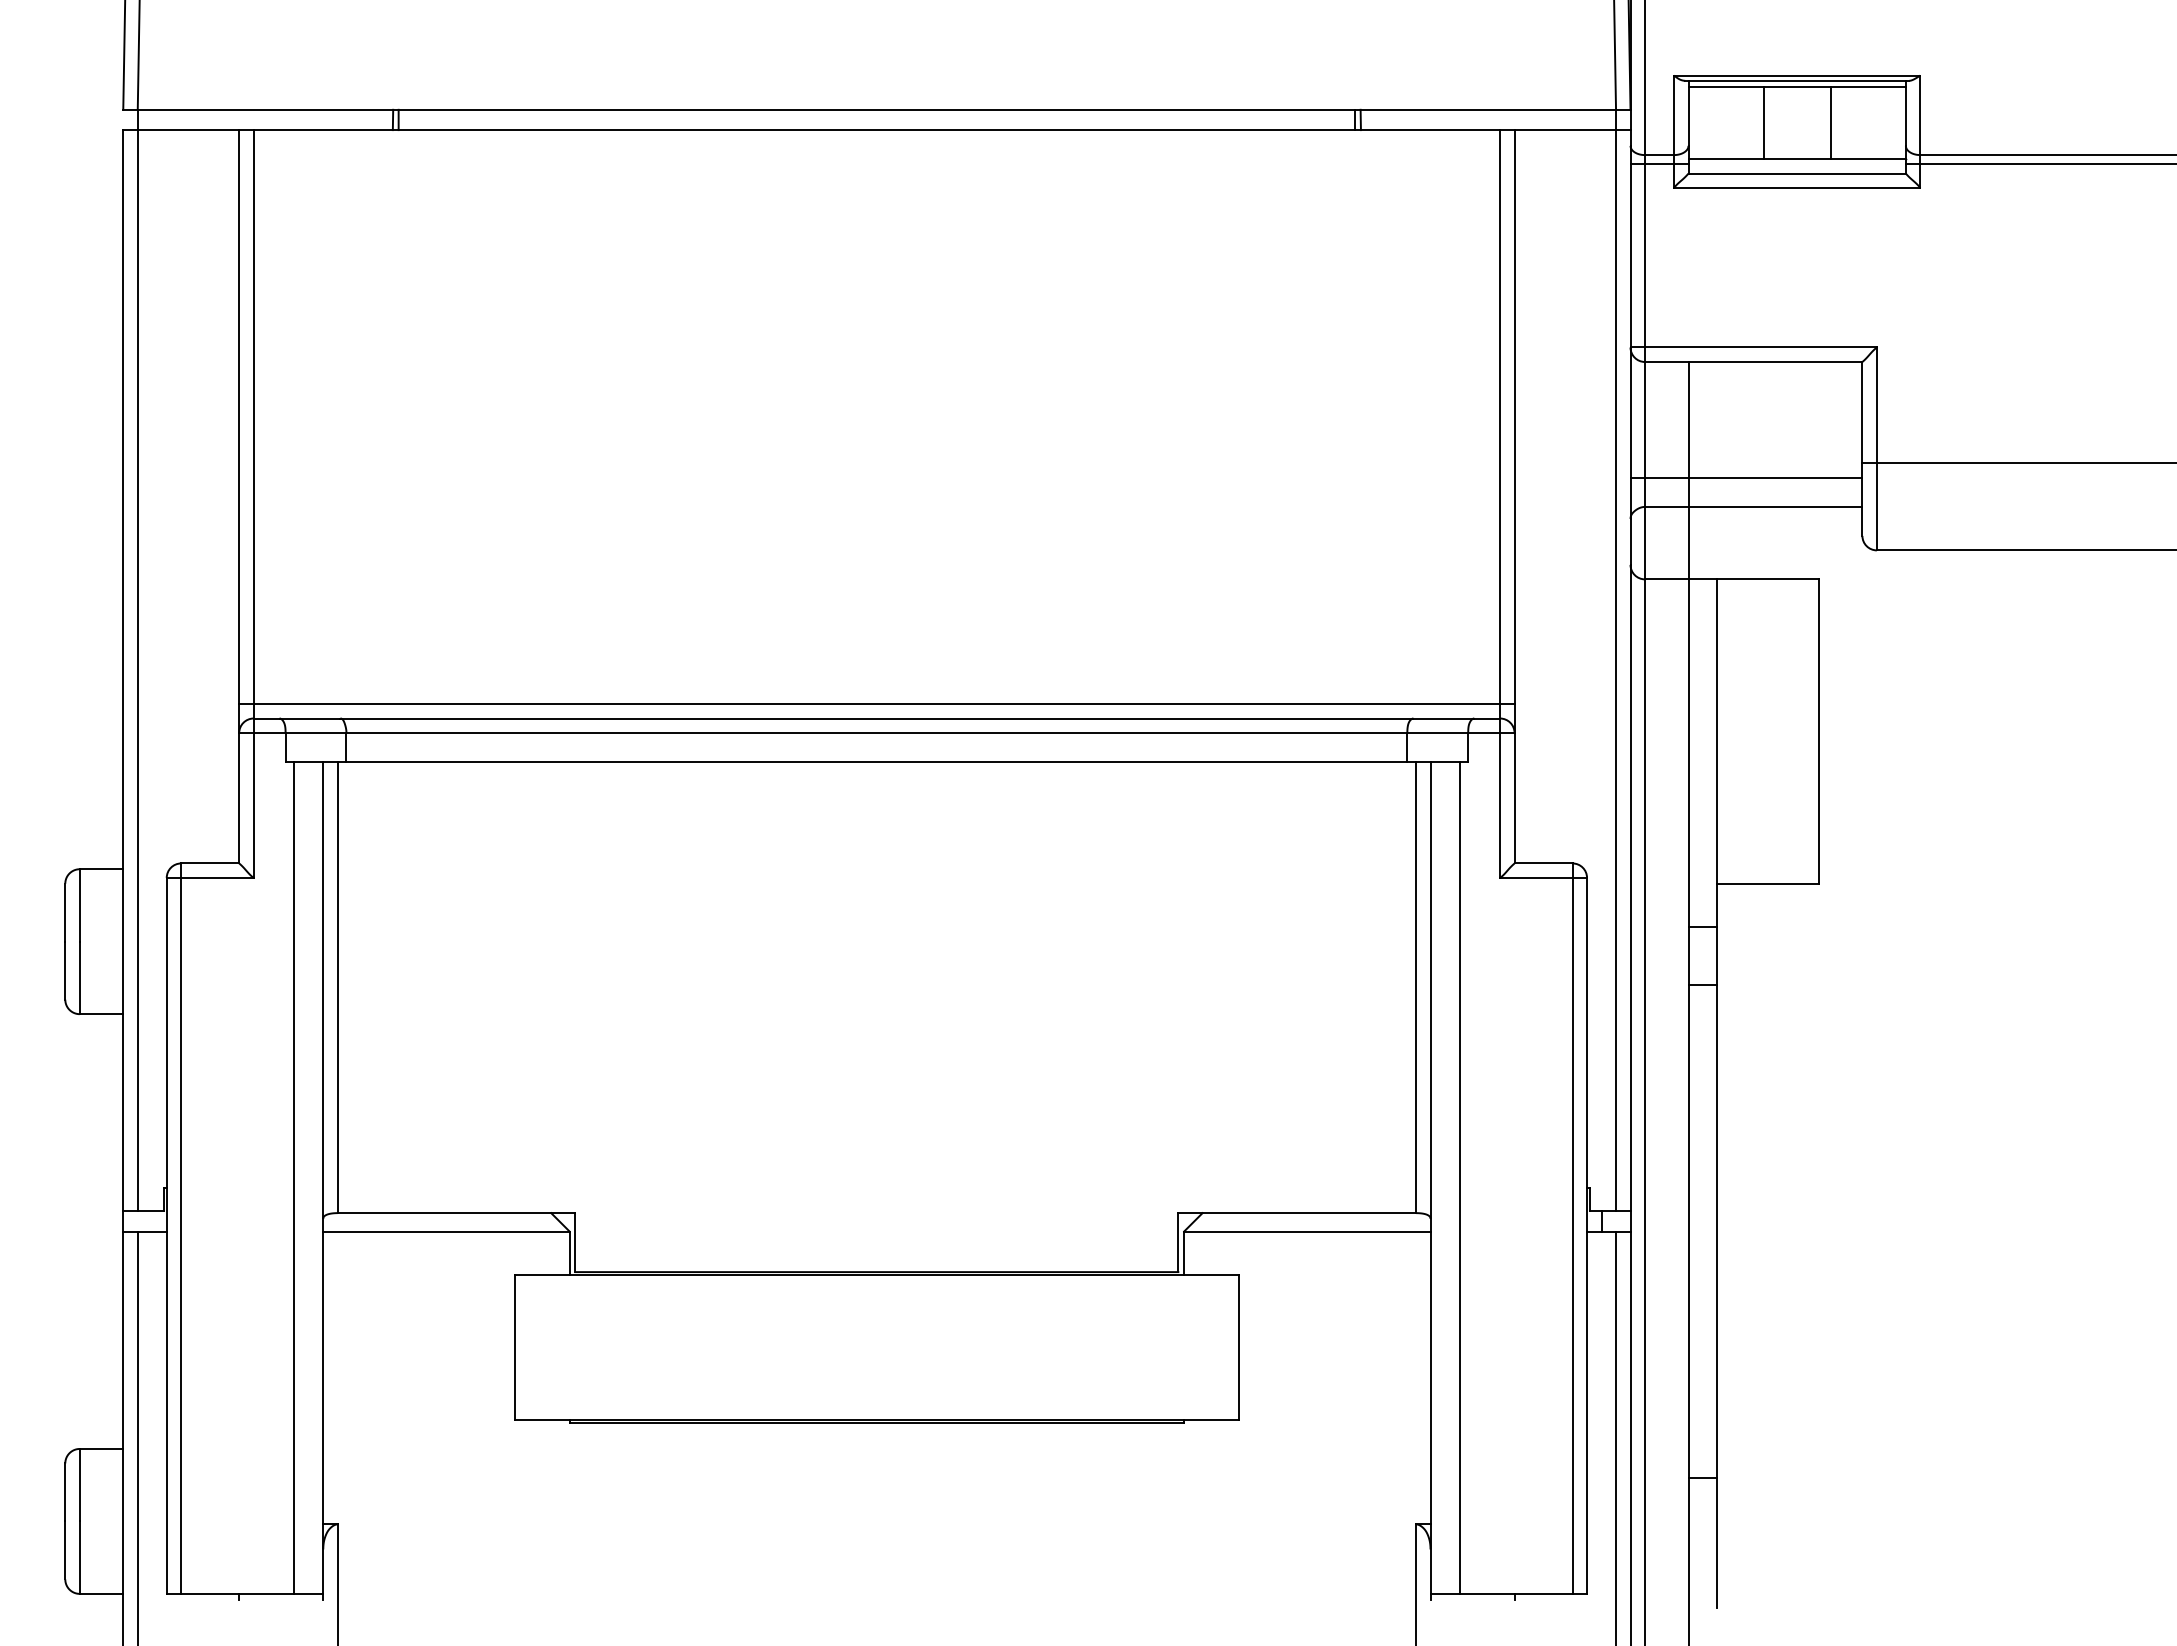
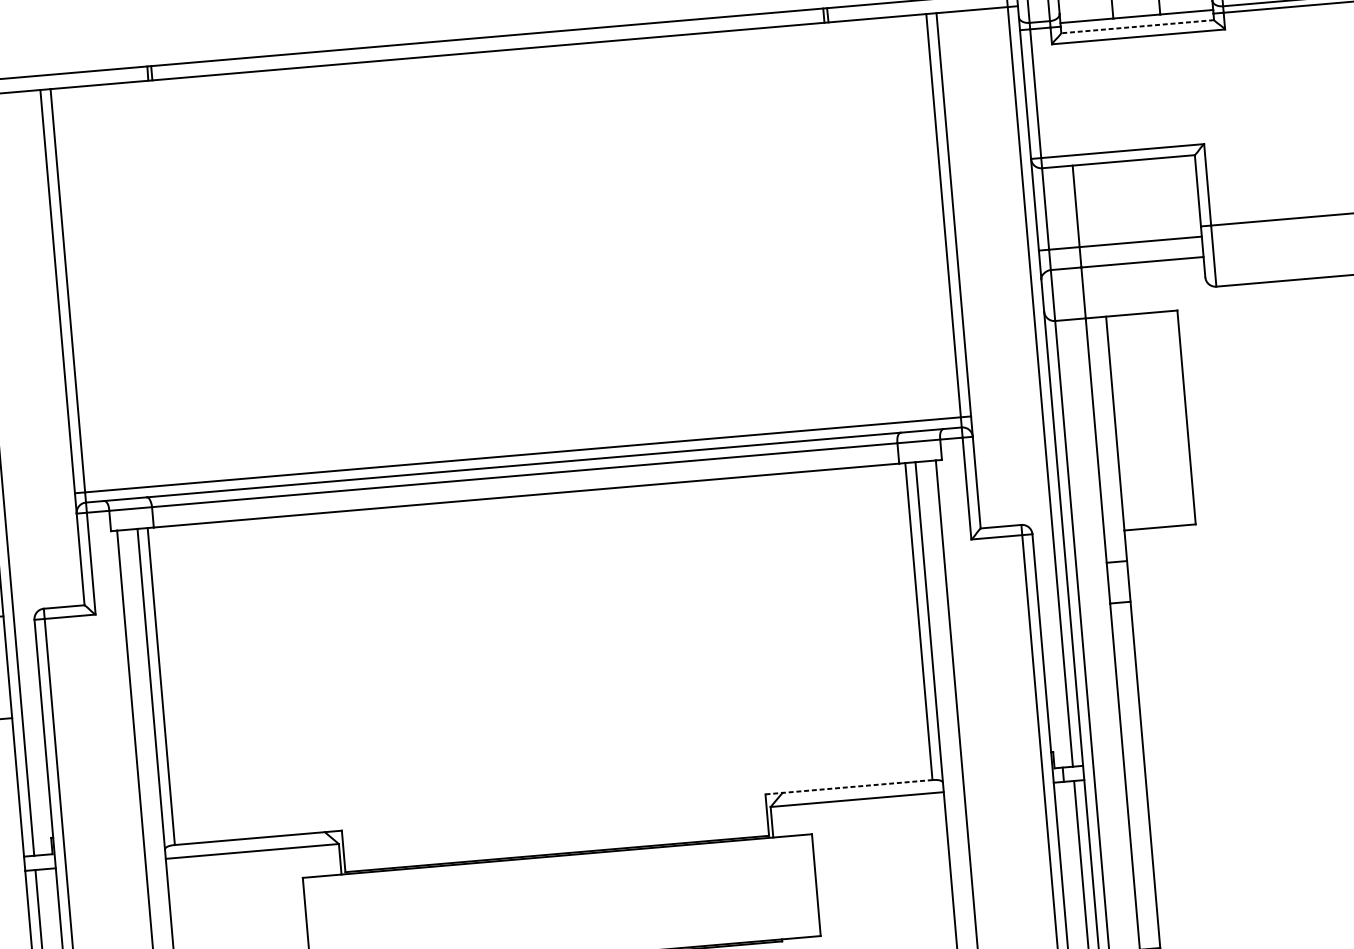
line: (1797, 173) -> (1137, 26), solid -> dashed
line: (1297, 1213) -> (849, 787), solid -> dashed

